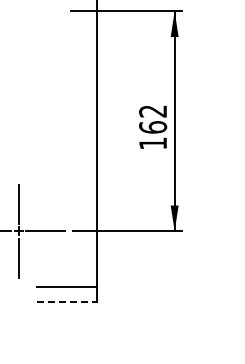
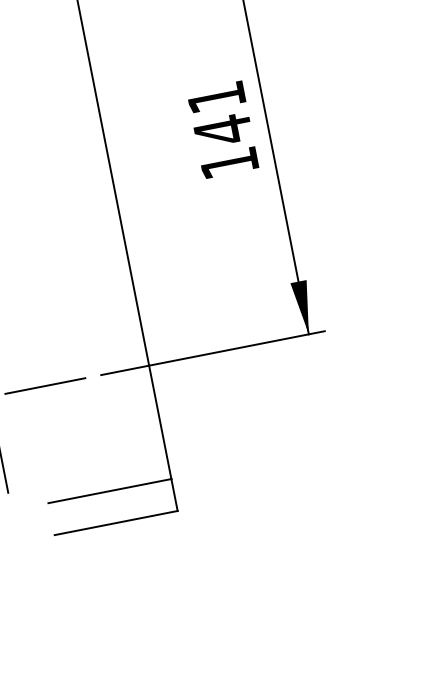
text: (153, 119) -> (220, 113), 162 -> 141
line: (67, 302) -> (118, 523), dashed -> solid

